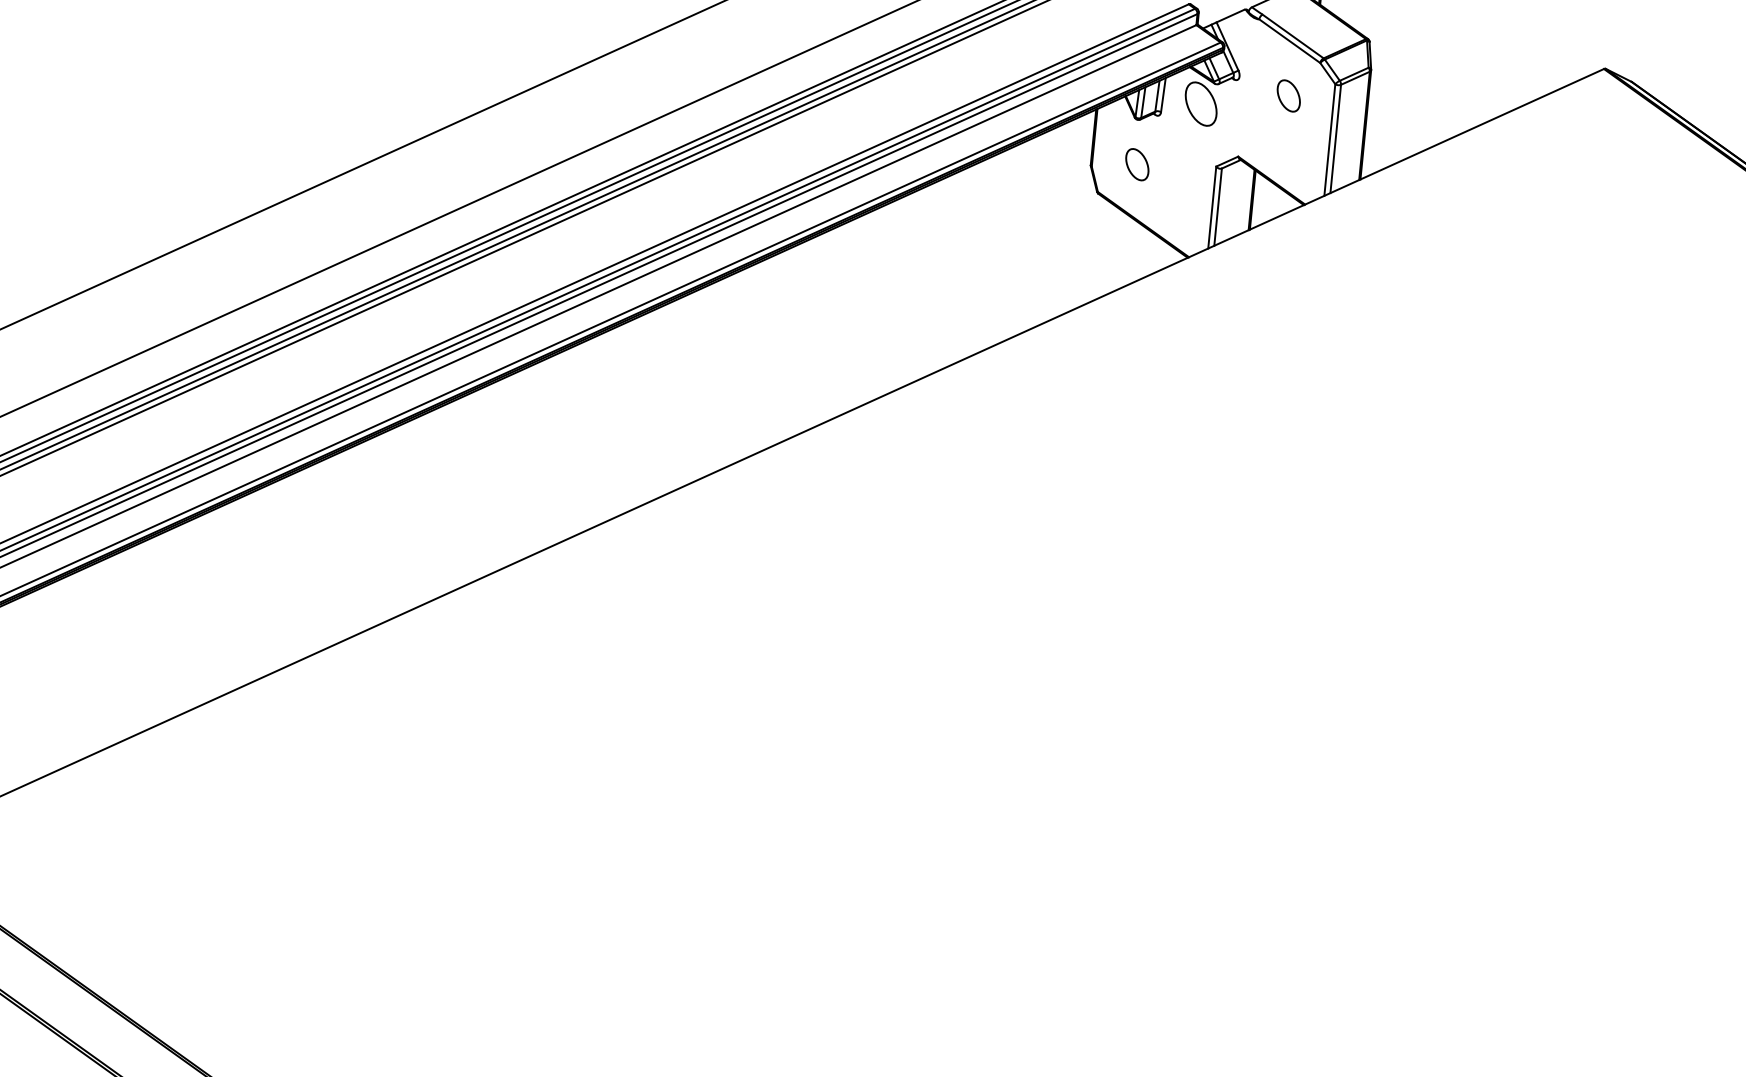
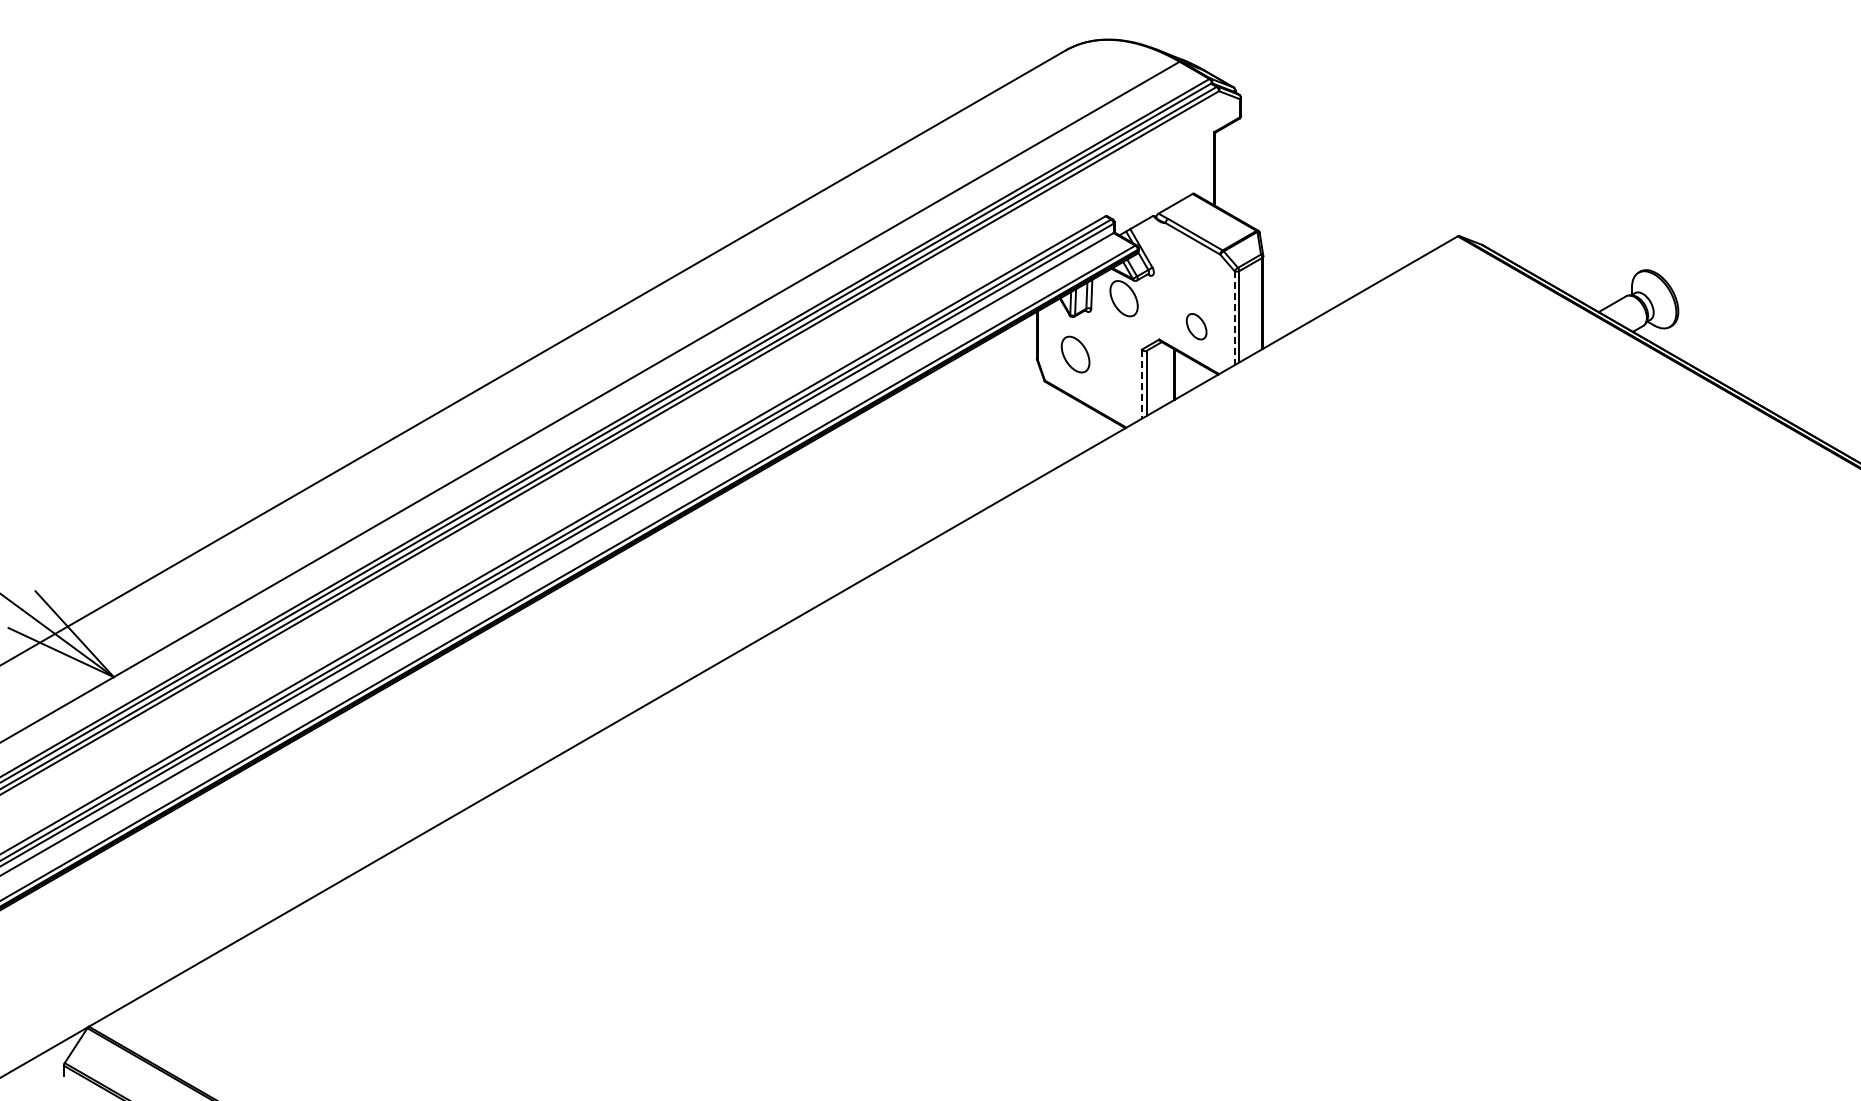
part: (1288, 95) -> (1196, 326), moved
line: (1329, 140) -> (1234, 318), solid -> dashed
part: (1137, 164) -> (1075, 354), size x1.4
line: (1211, 207) -> (1141, 384), solid -> dashed

